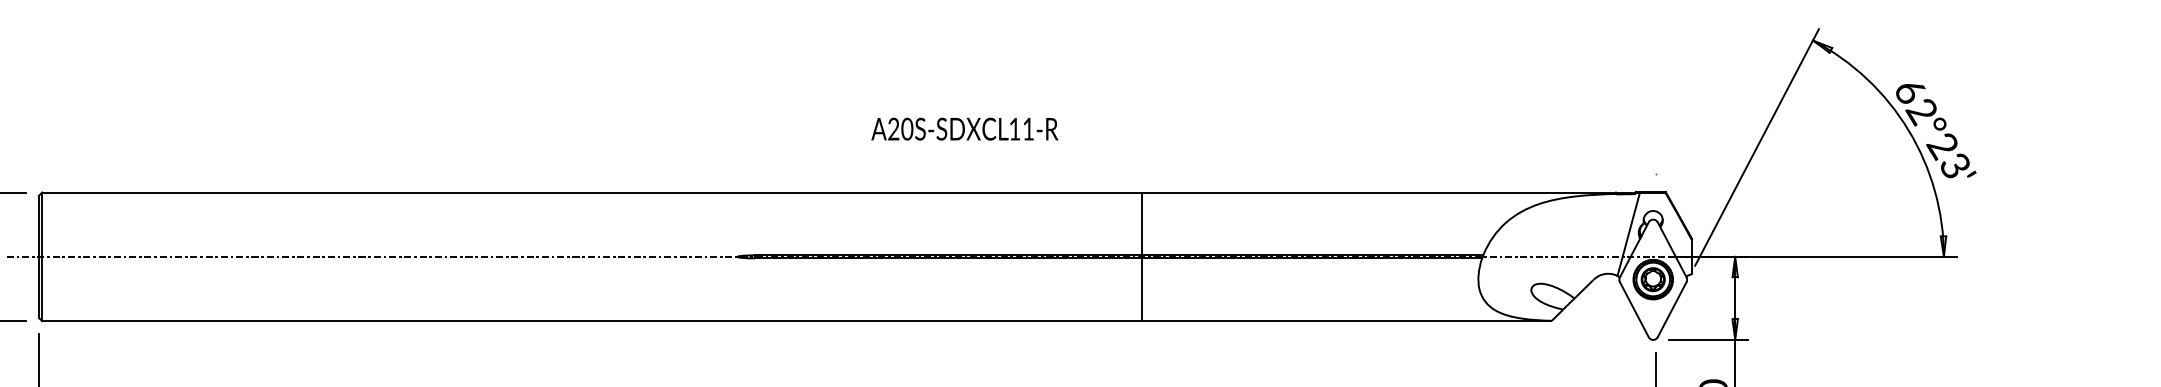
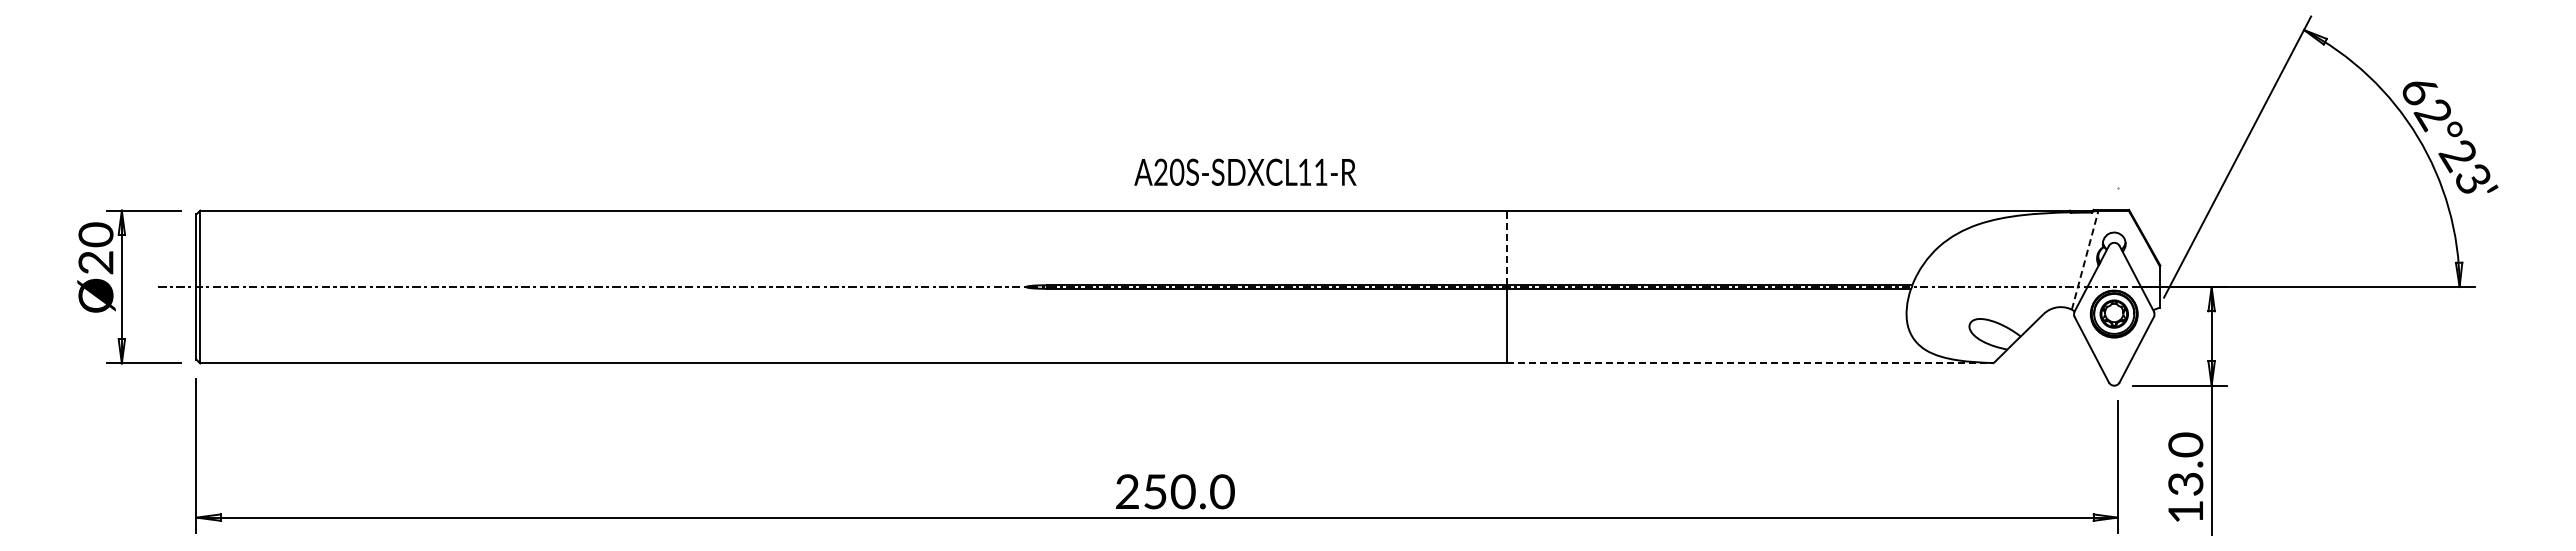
text: (964, 128) -> (1245, 171), moved
line: (1141, 223) -> (1506, 247), solid -> dashed
line: (1629, 234) -> (2085, 260), solid -> dashed
line: (1347, 321) -> (1750, 363), solid -> dashed

